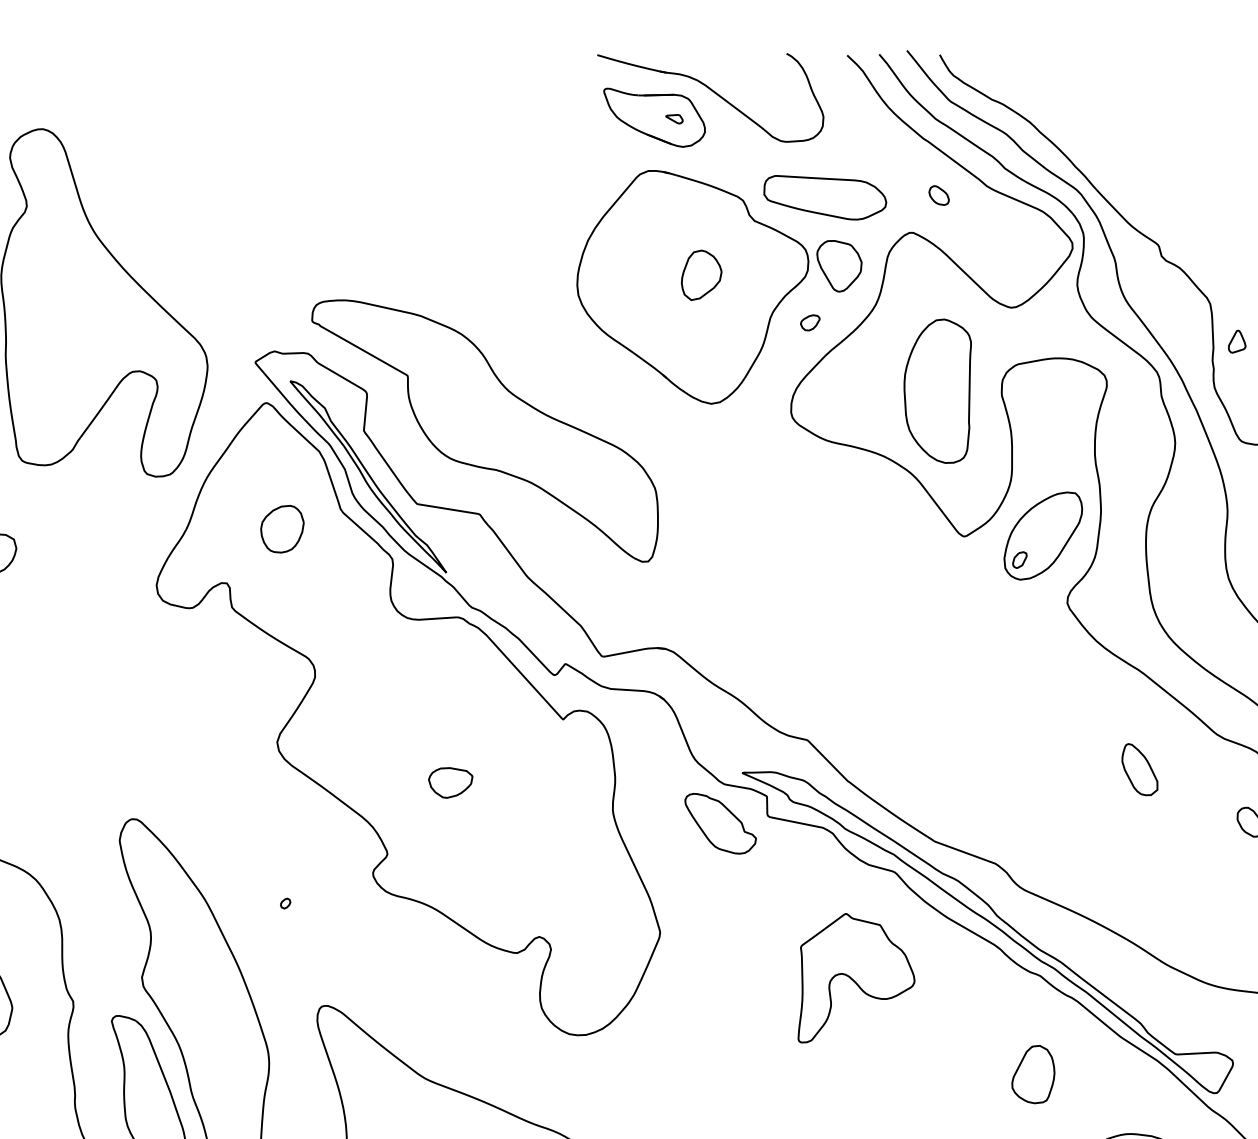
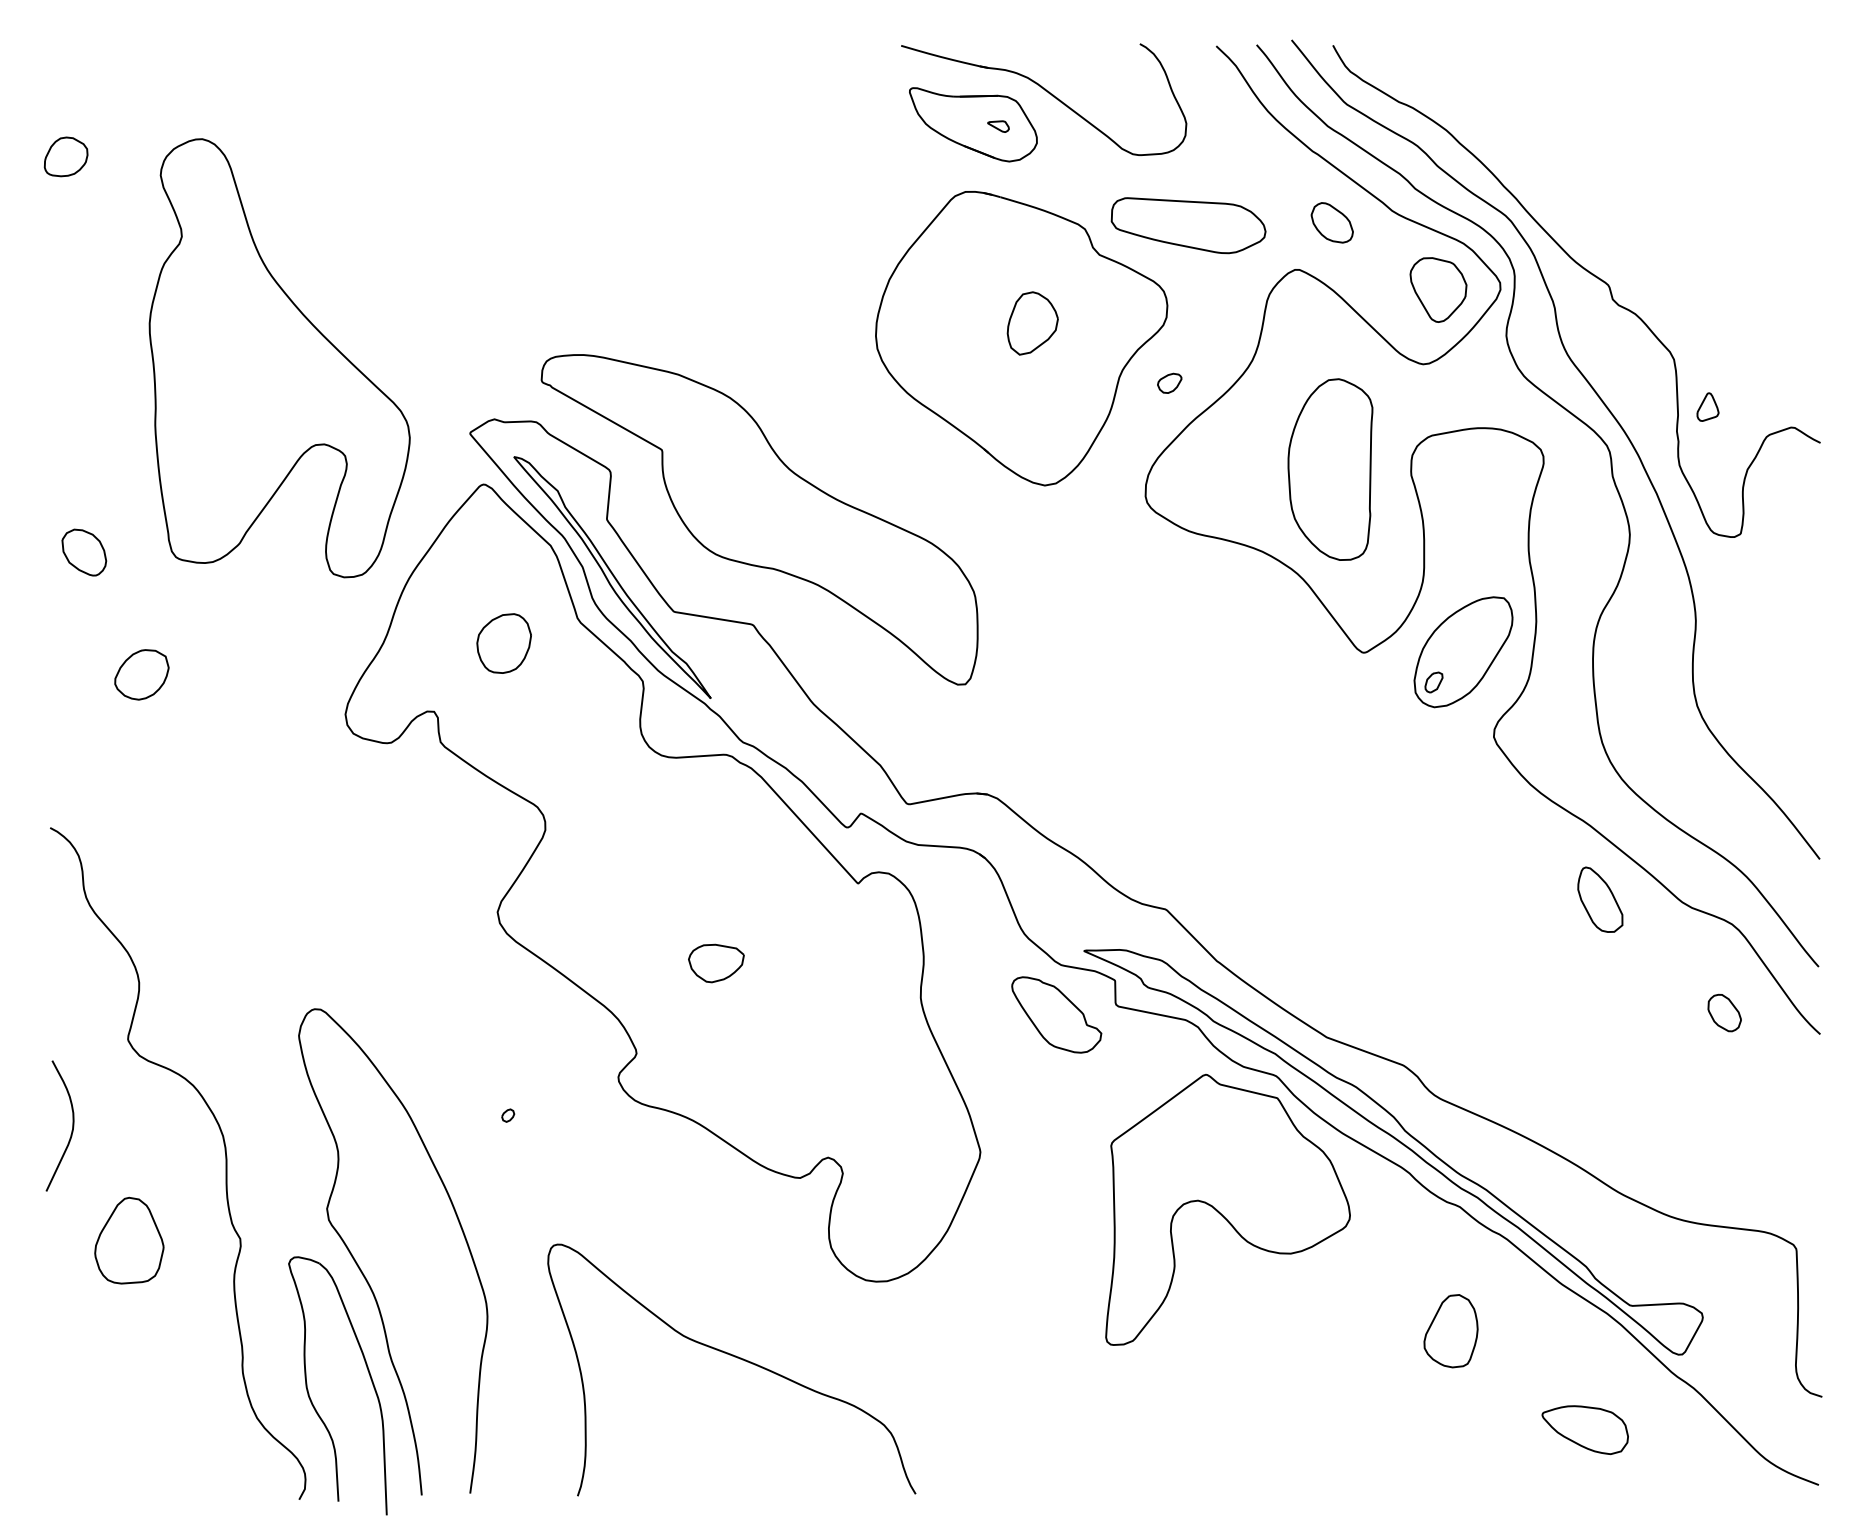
part: (938, 195) -> (1331, 222), size x1.67
part: (839, 265) -> (1438, 289), moved
part: (1140, 769) -> (1600, 899), moved
part: (856, 978) -> (1227, 1209), size x1.67

